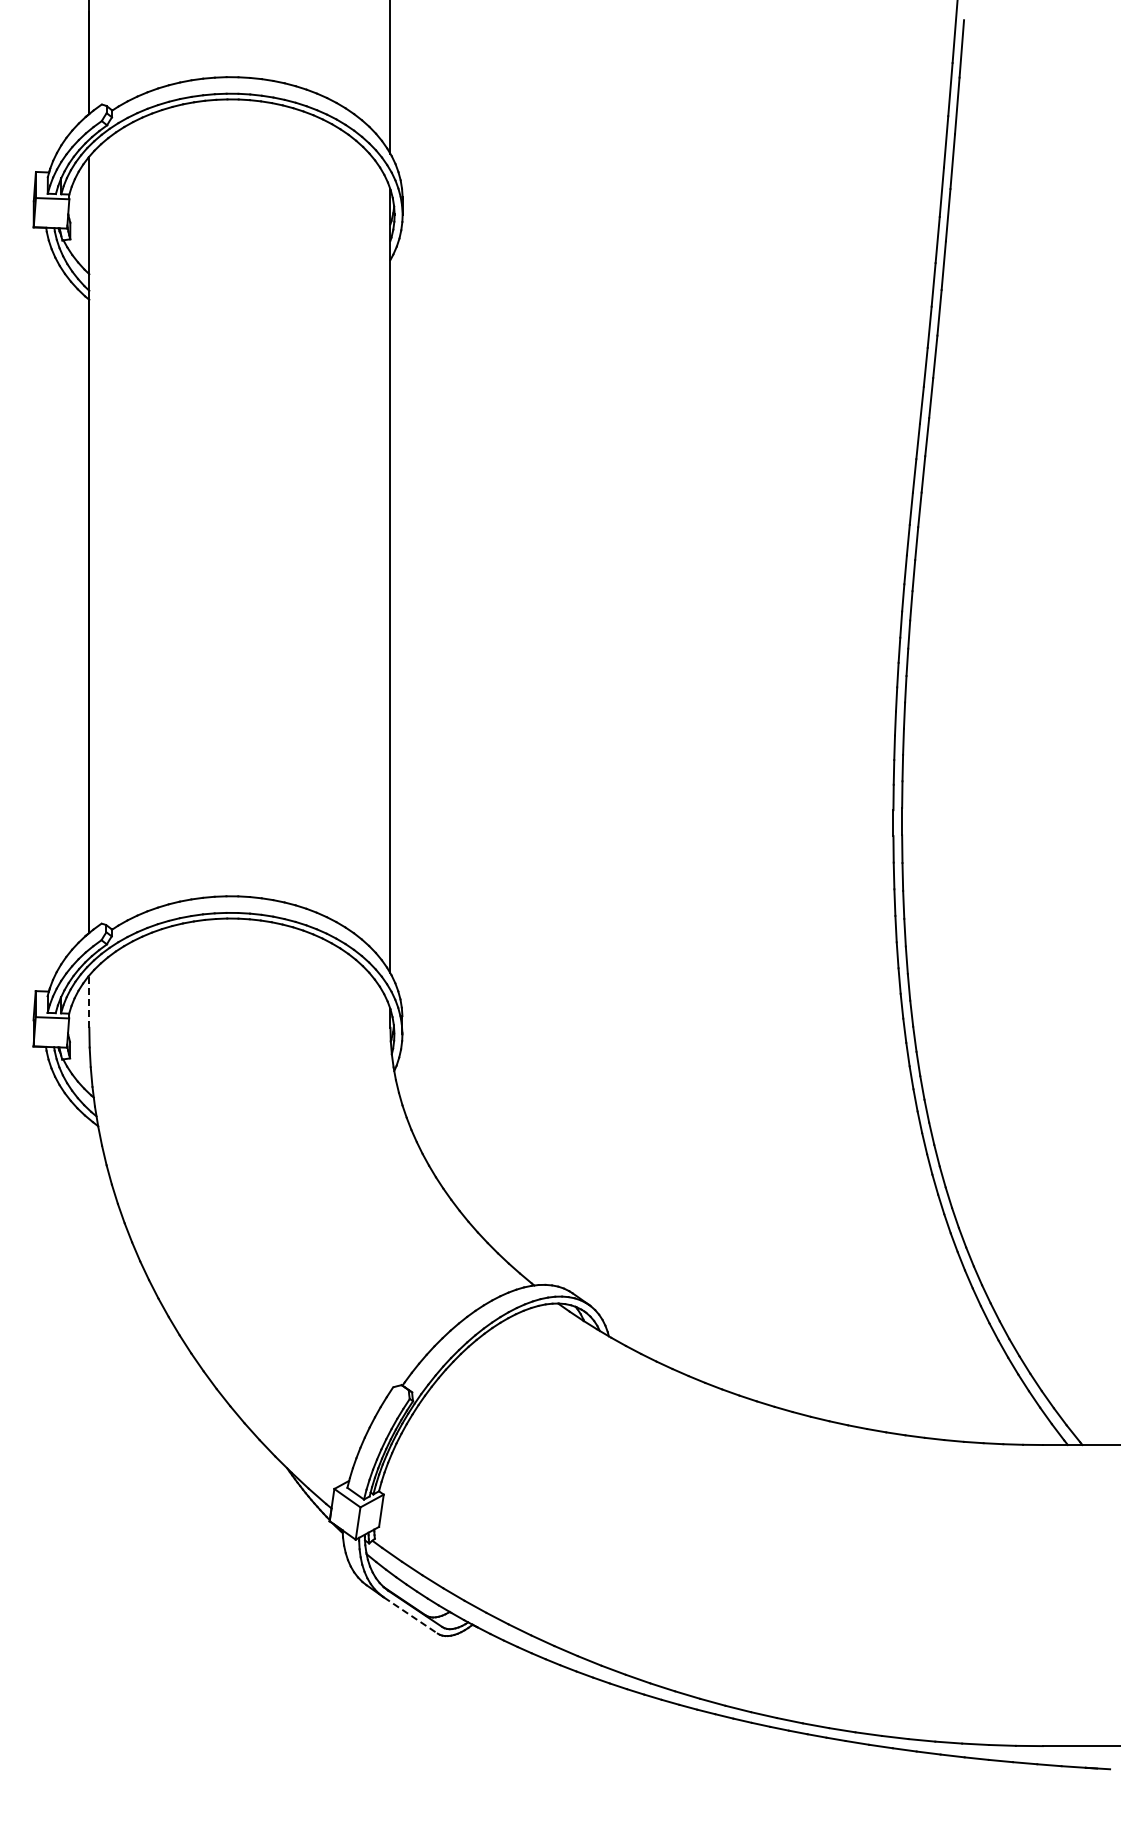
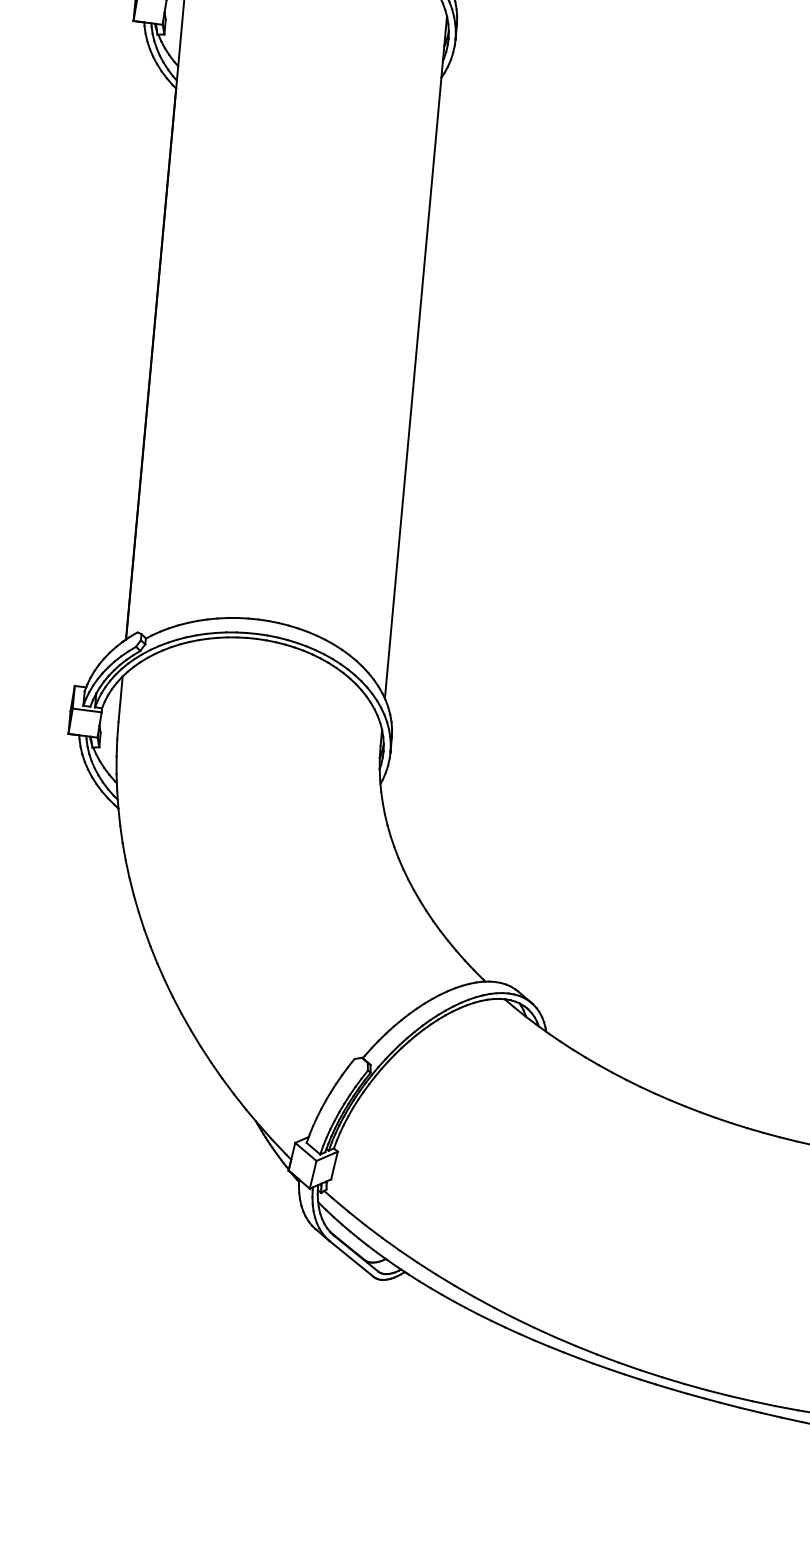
line: (89, 1001) -> (120, 699), dashed -> solid
line: (411, 1615) -> (352, 1259), dashed -> solid

